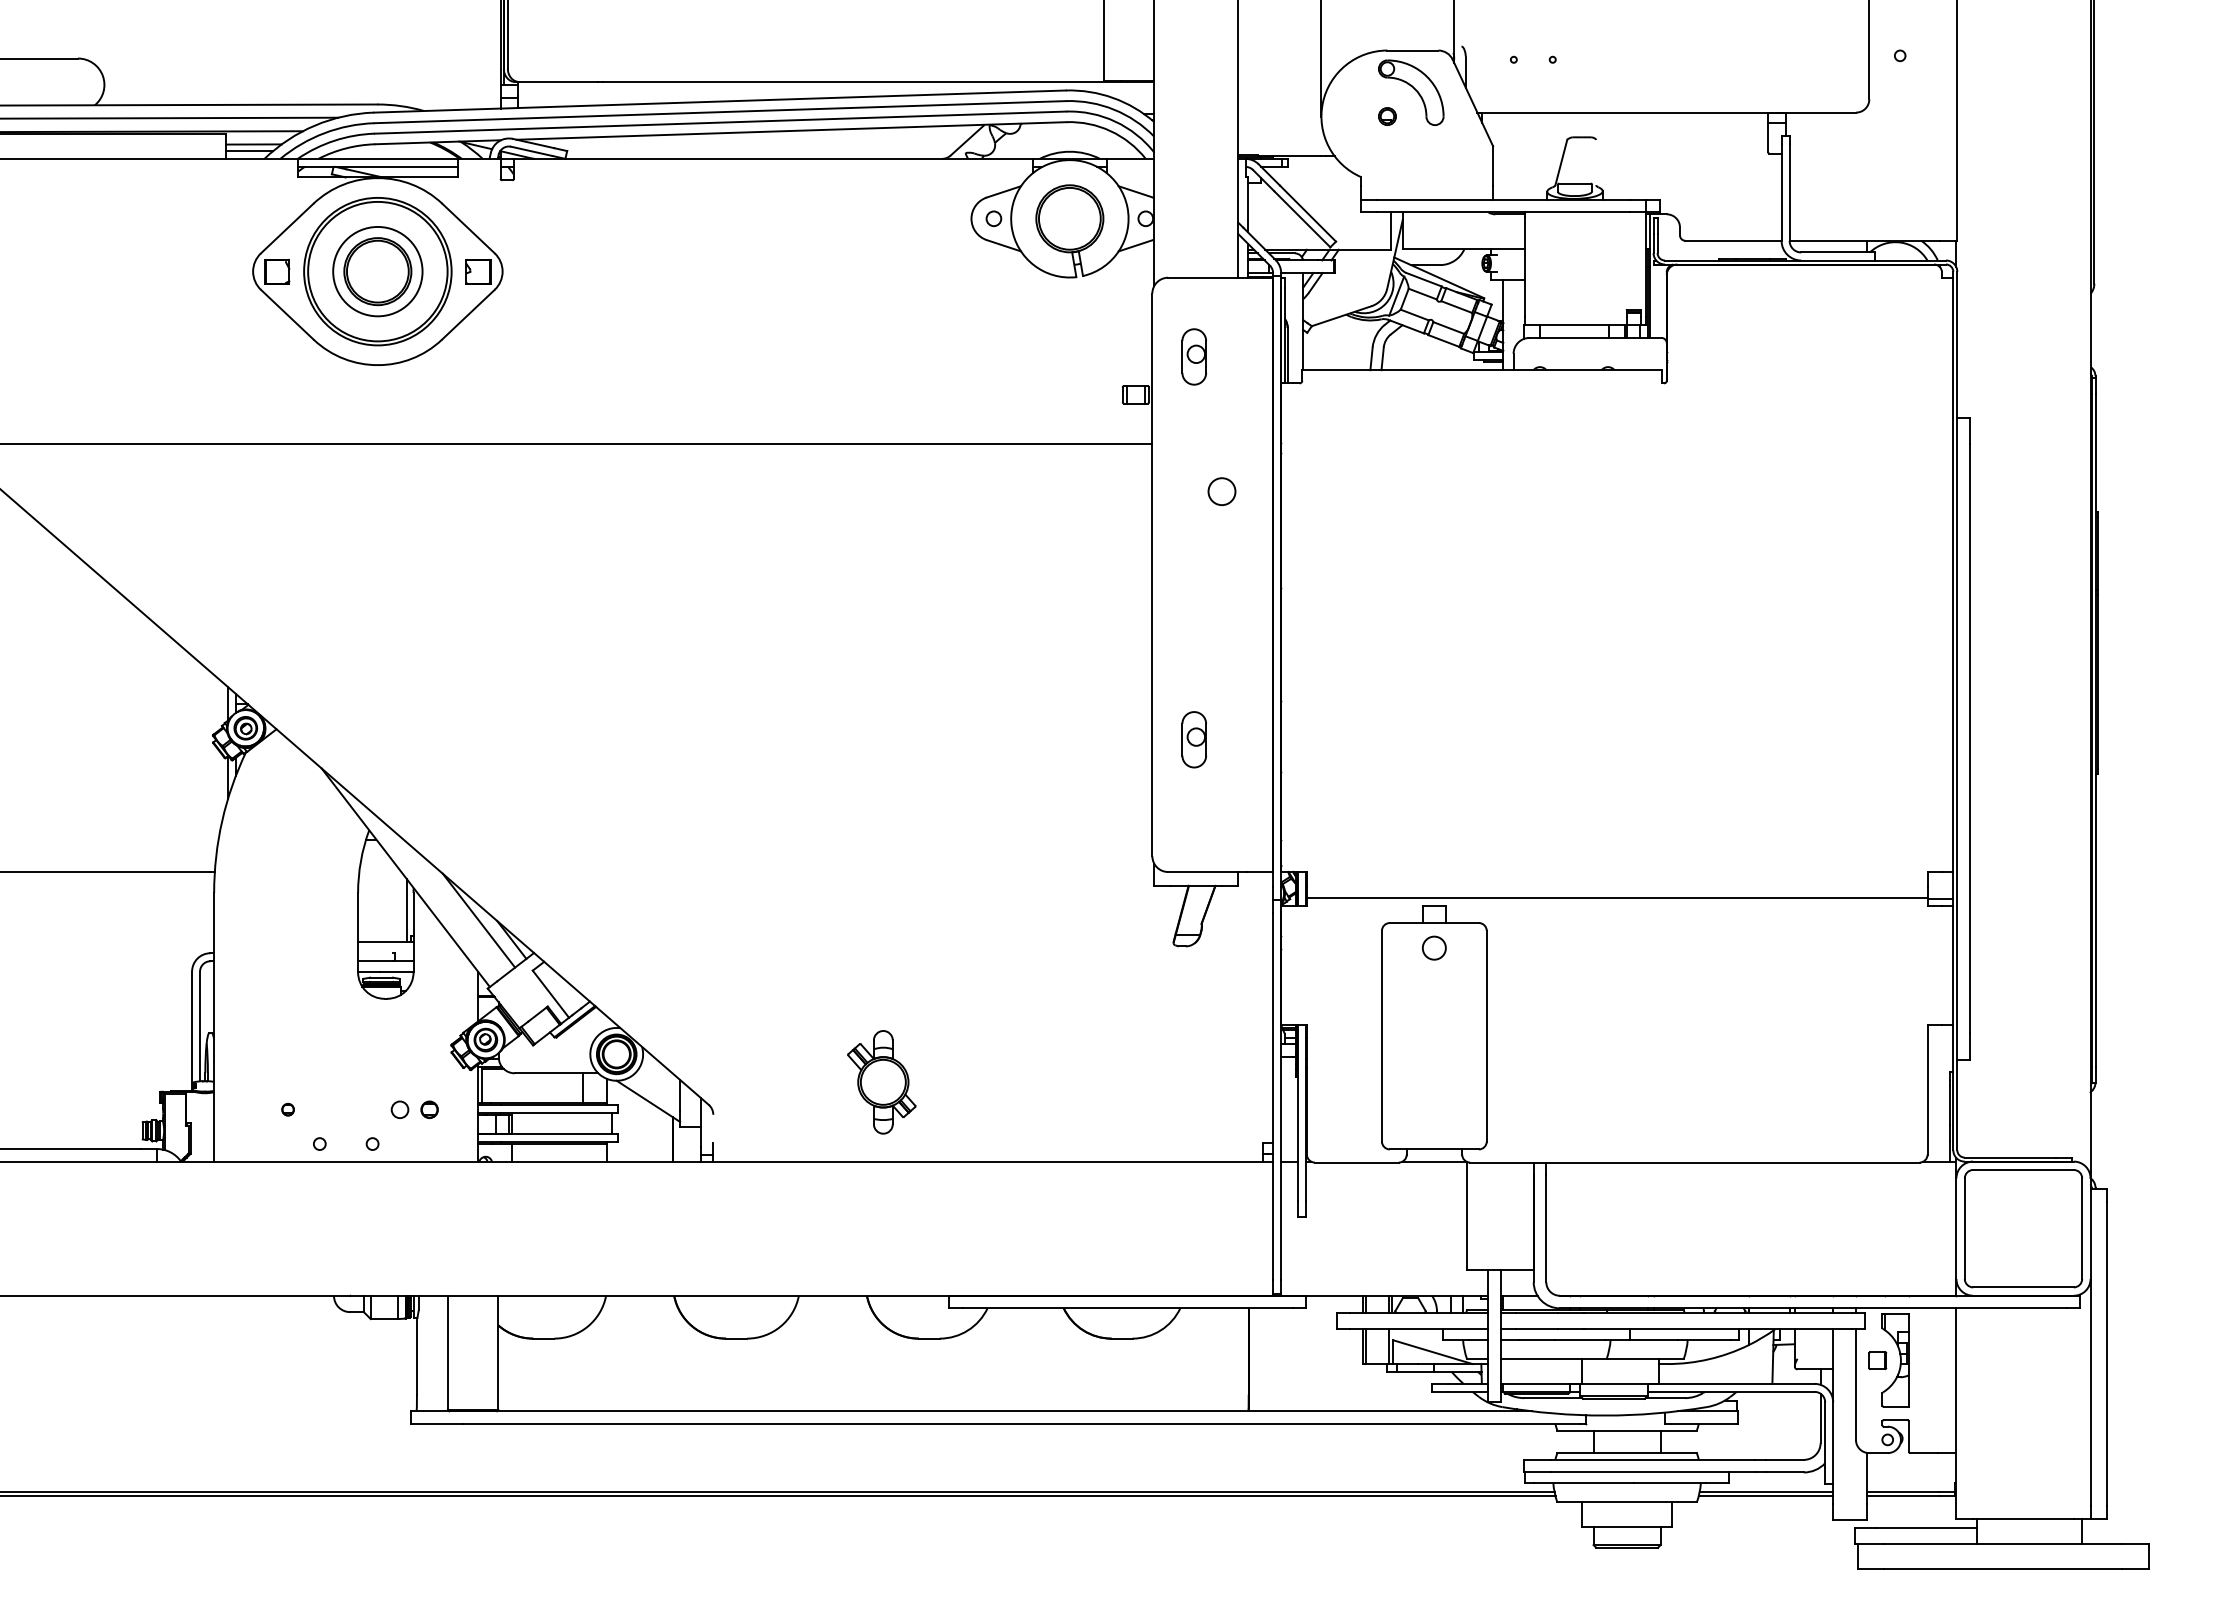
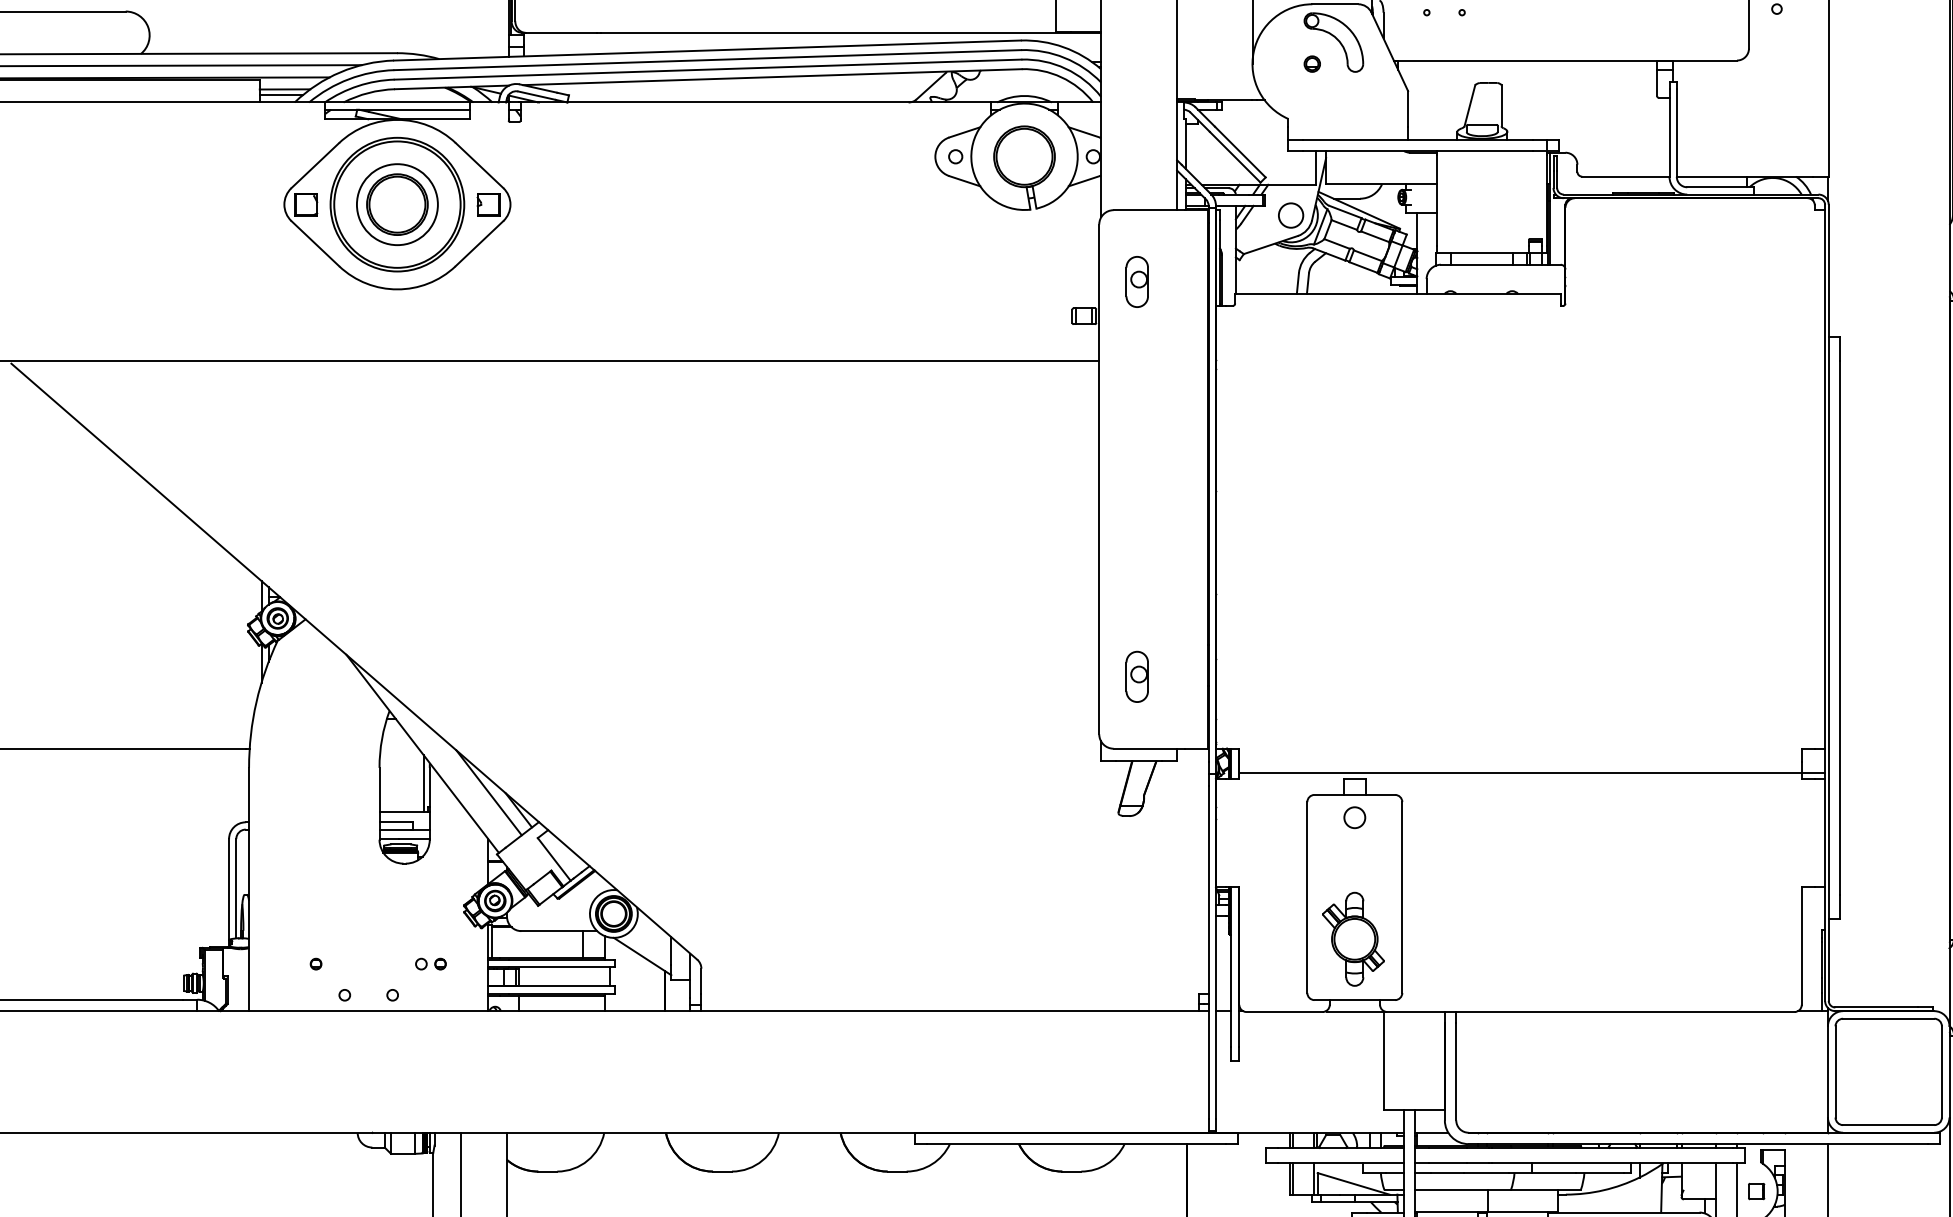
line: (1596, 162) -> (1501, 105), added
circle: (1221, 491) -> (1290, 215), moved
part: (1193, 739) -> (1136, 676), moved
line: (375, 953) -> (395, 822), added
part: (881, 1082) -> (1353, 939), moved
part: (414, 1109) -> (430, 963), size x0.71
line: (713, 1128) -> (701, 981), added

